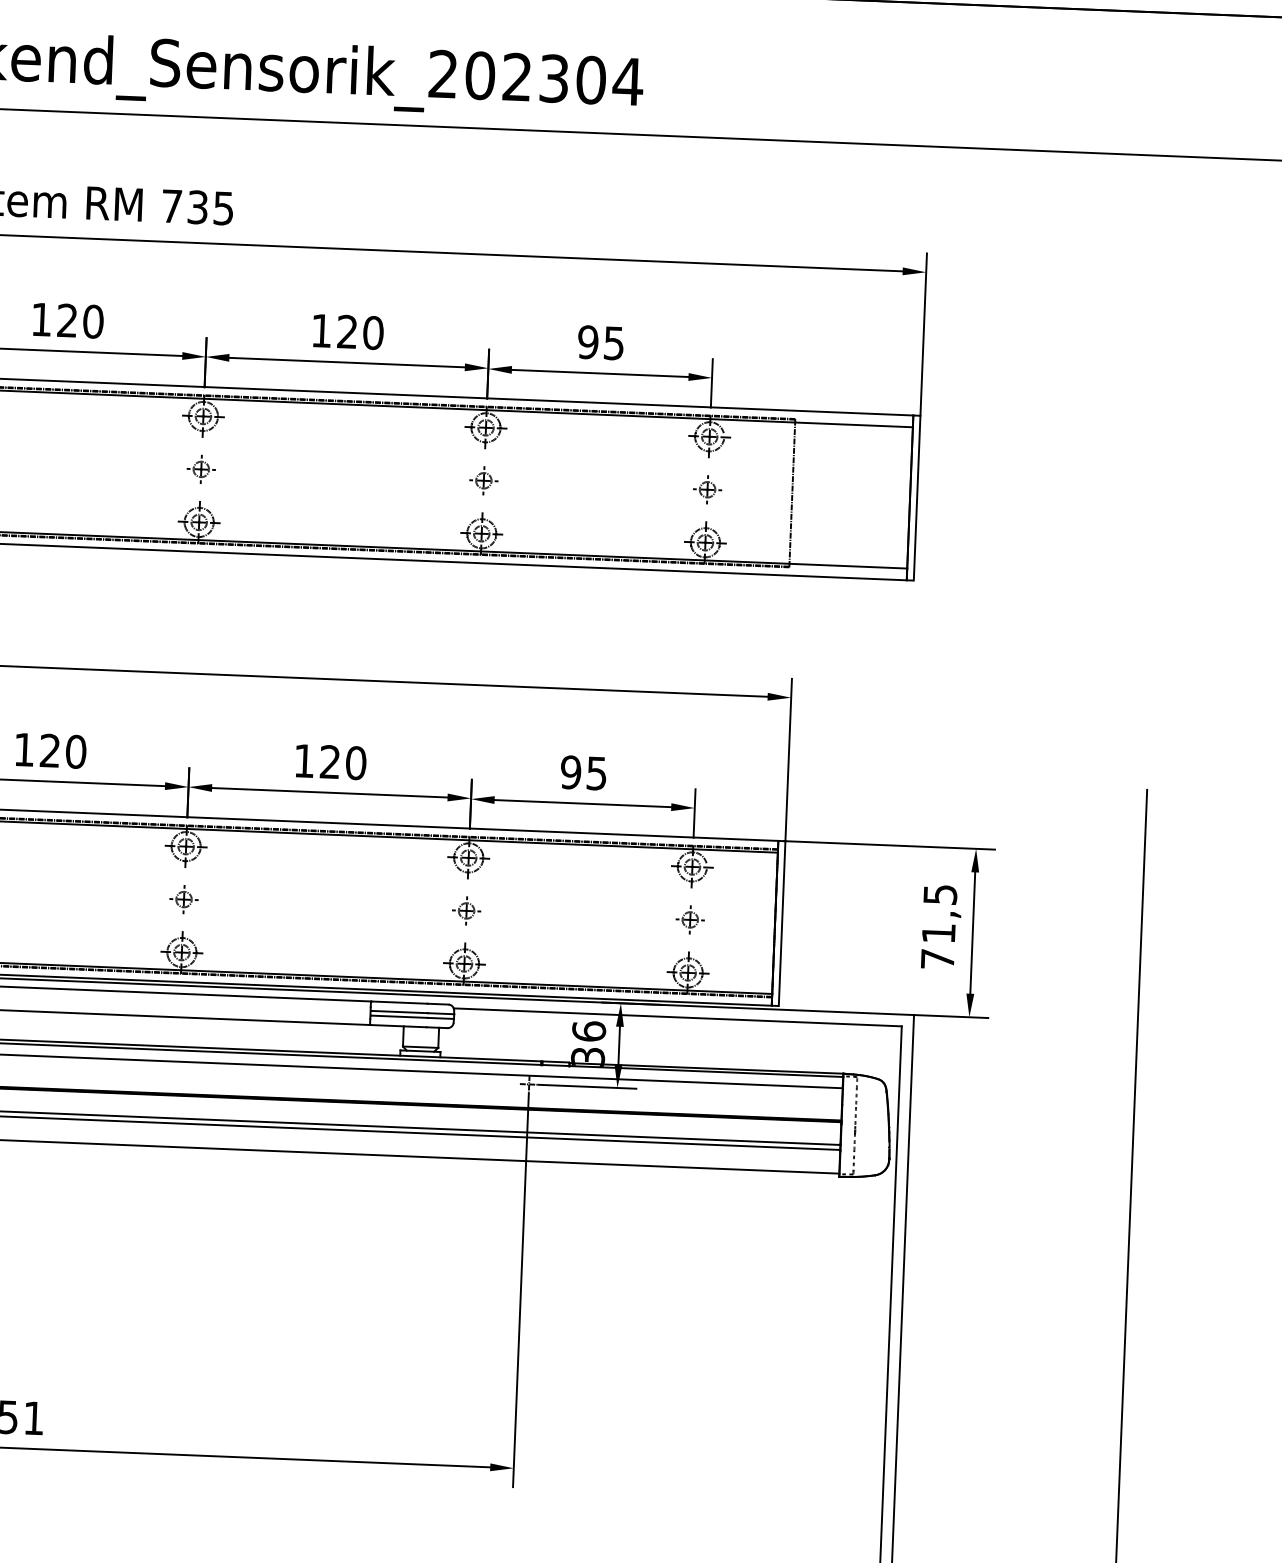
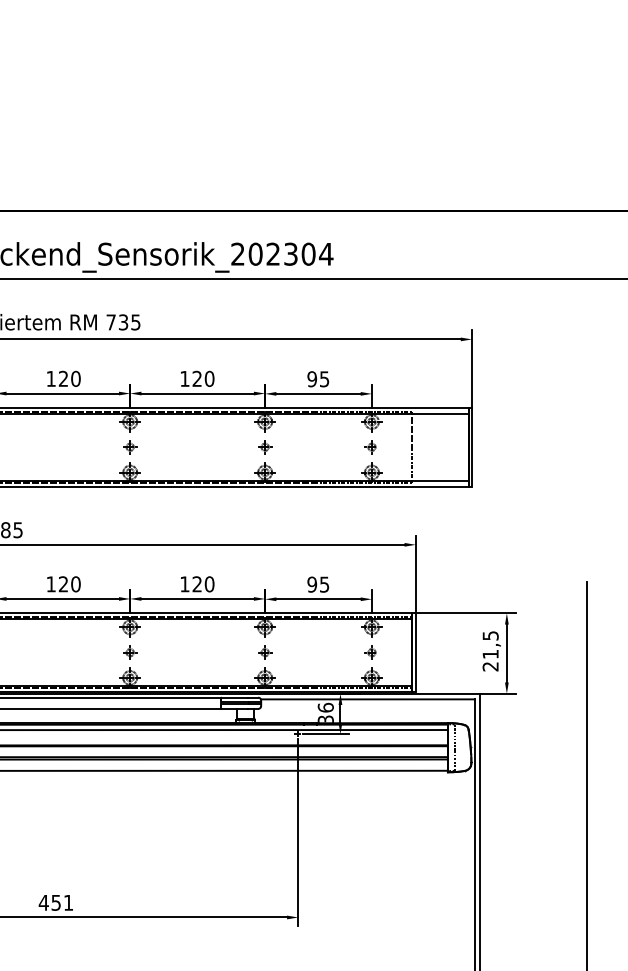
text: (937, 958) -> (490, 666), 71,5 -> 21,5

